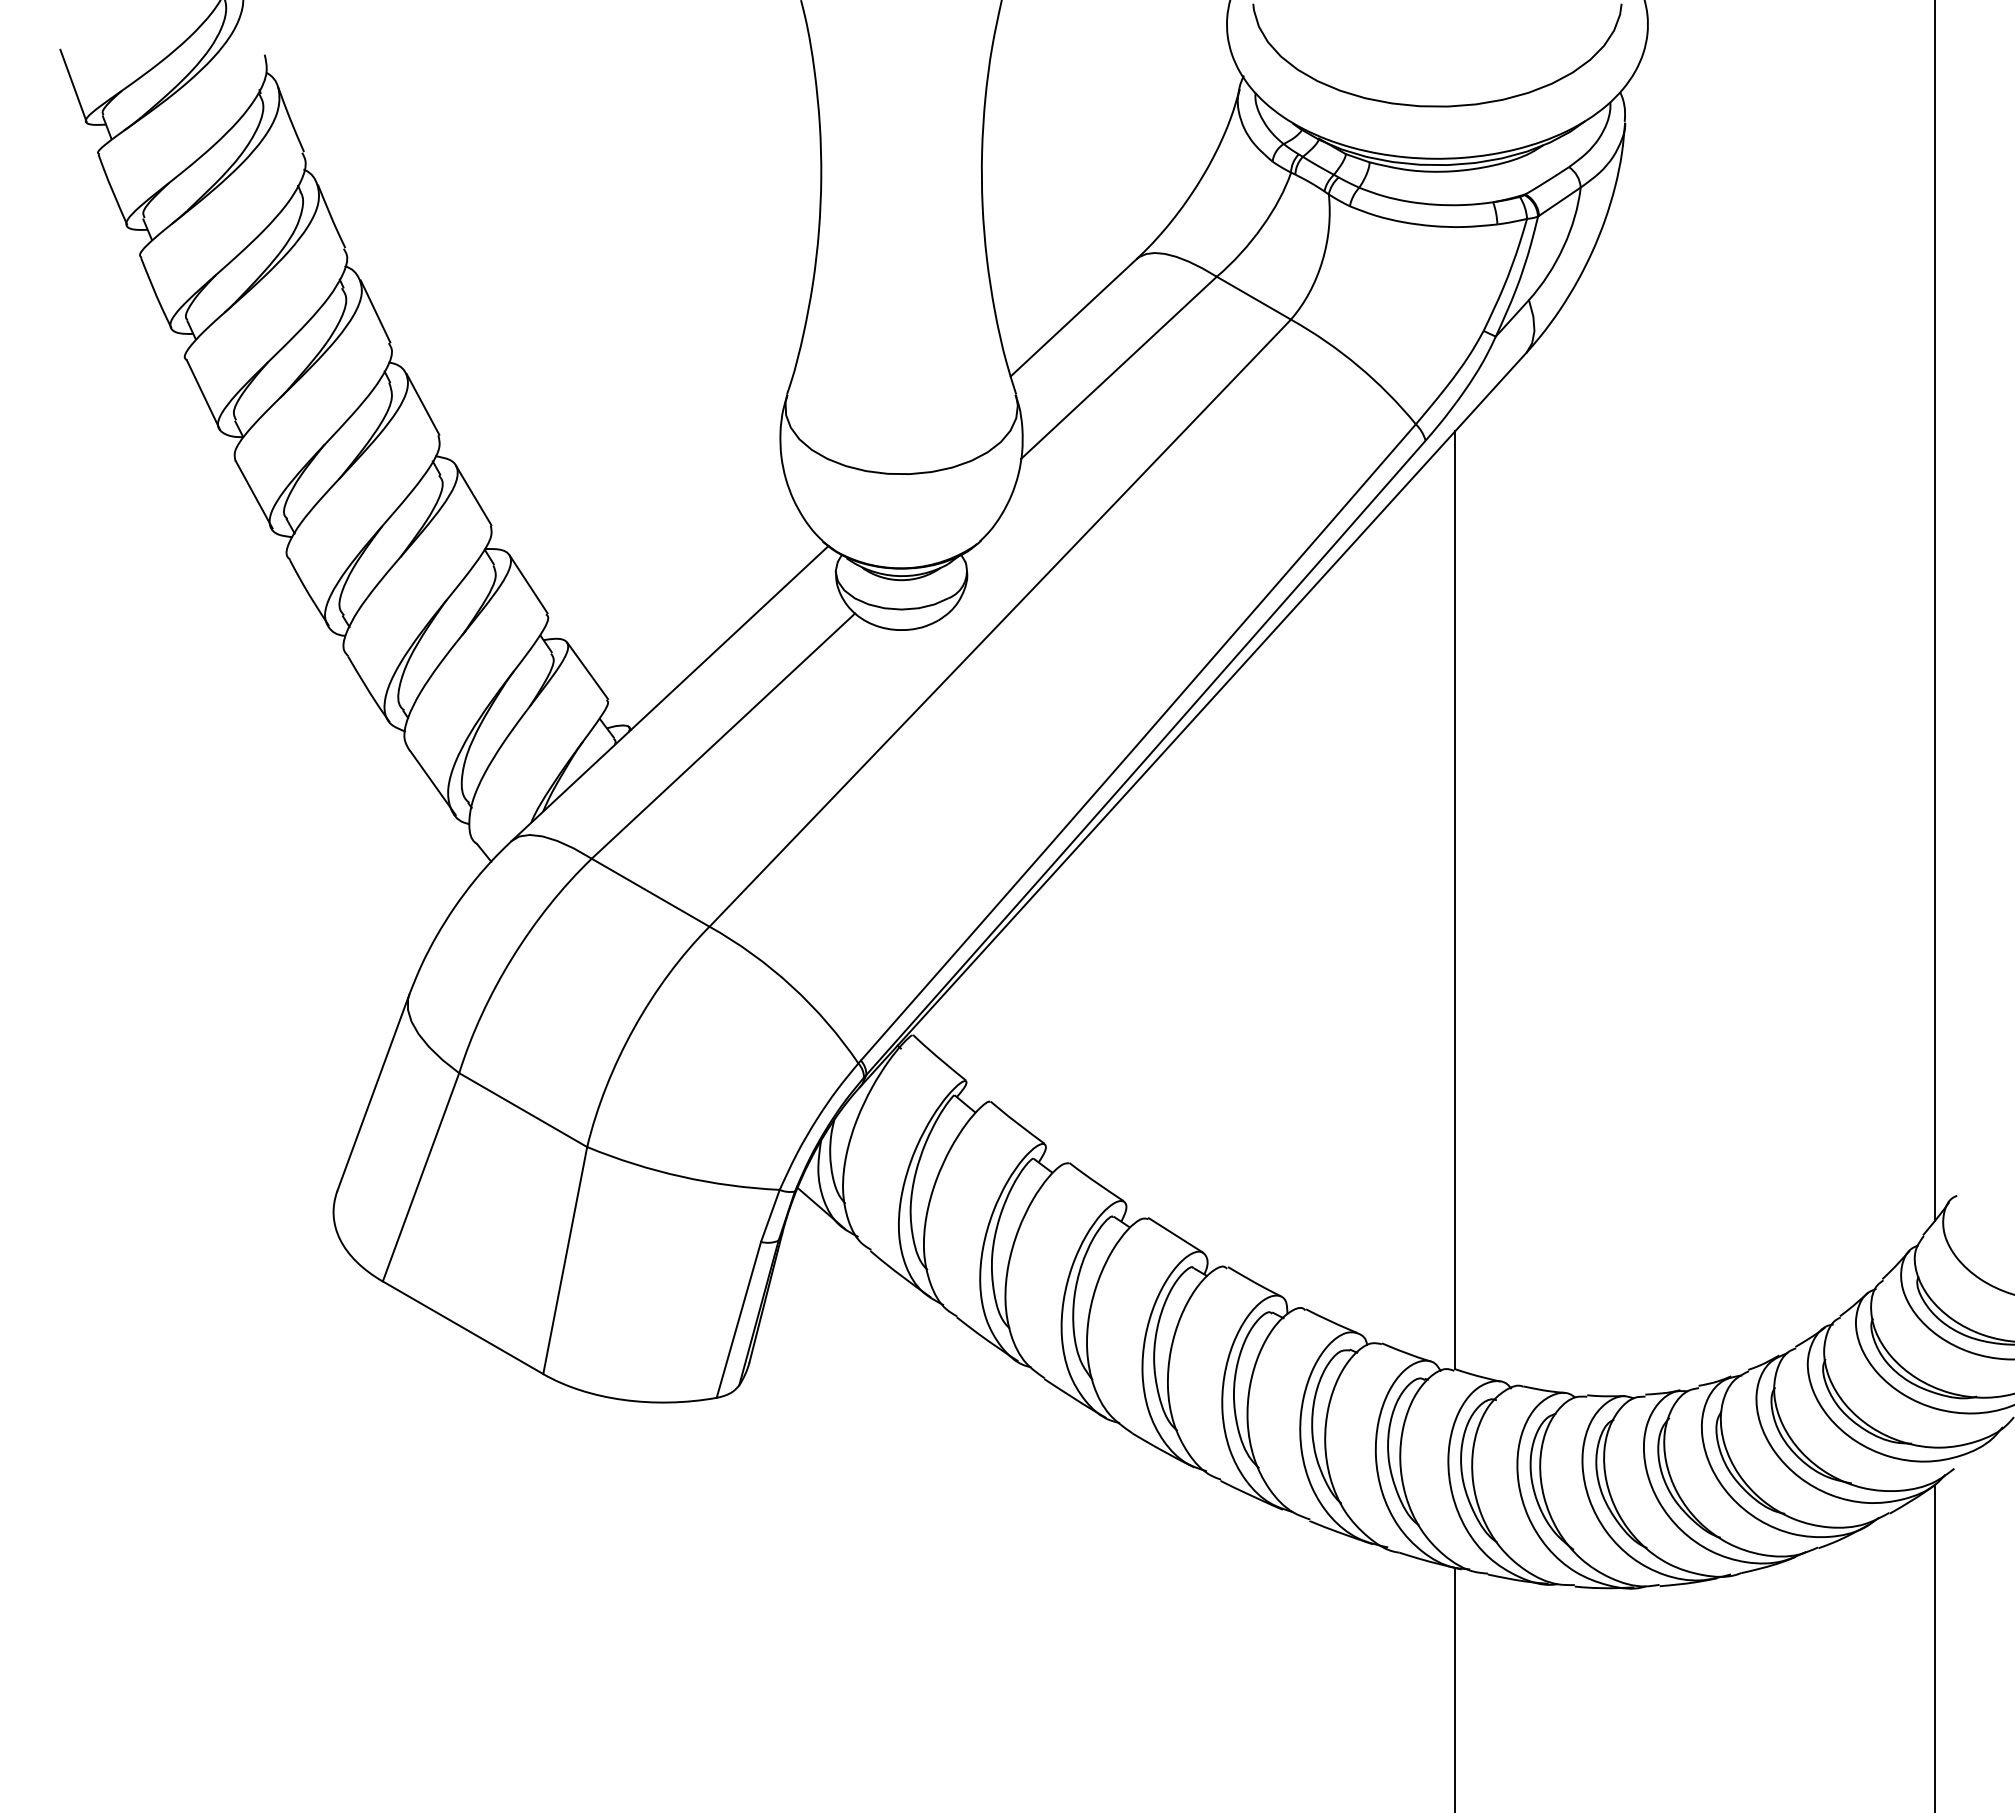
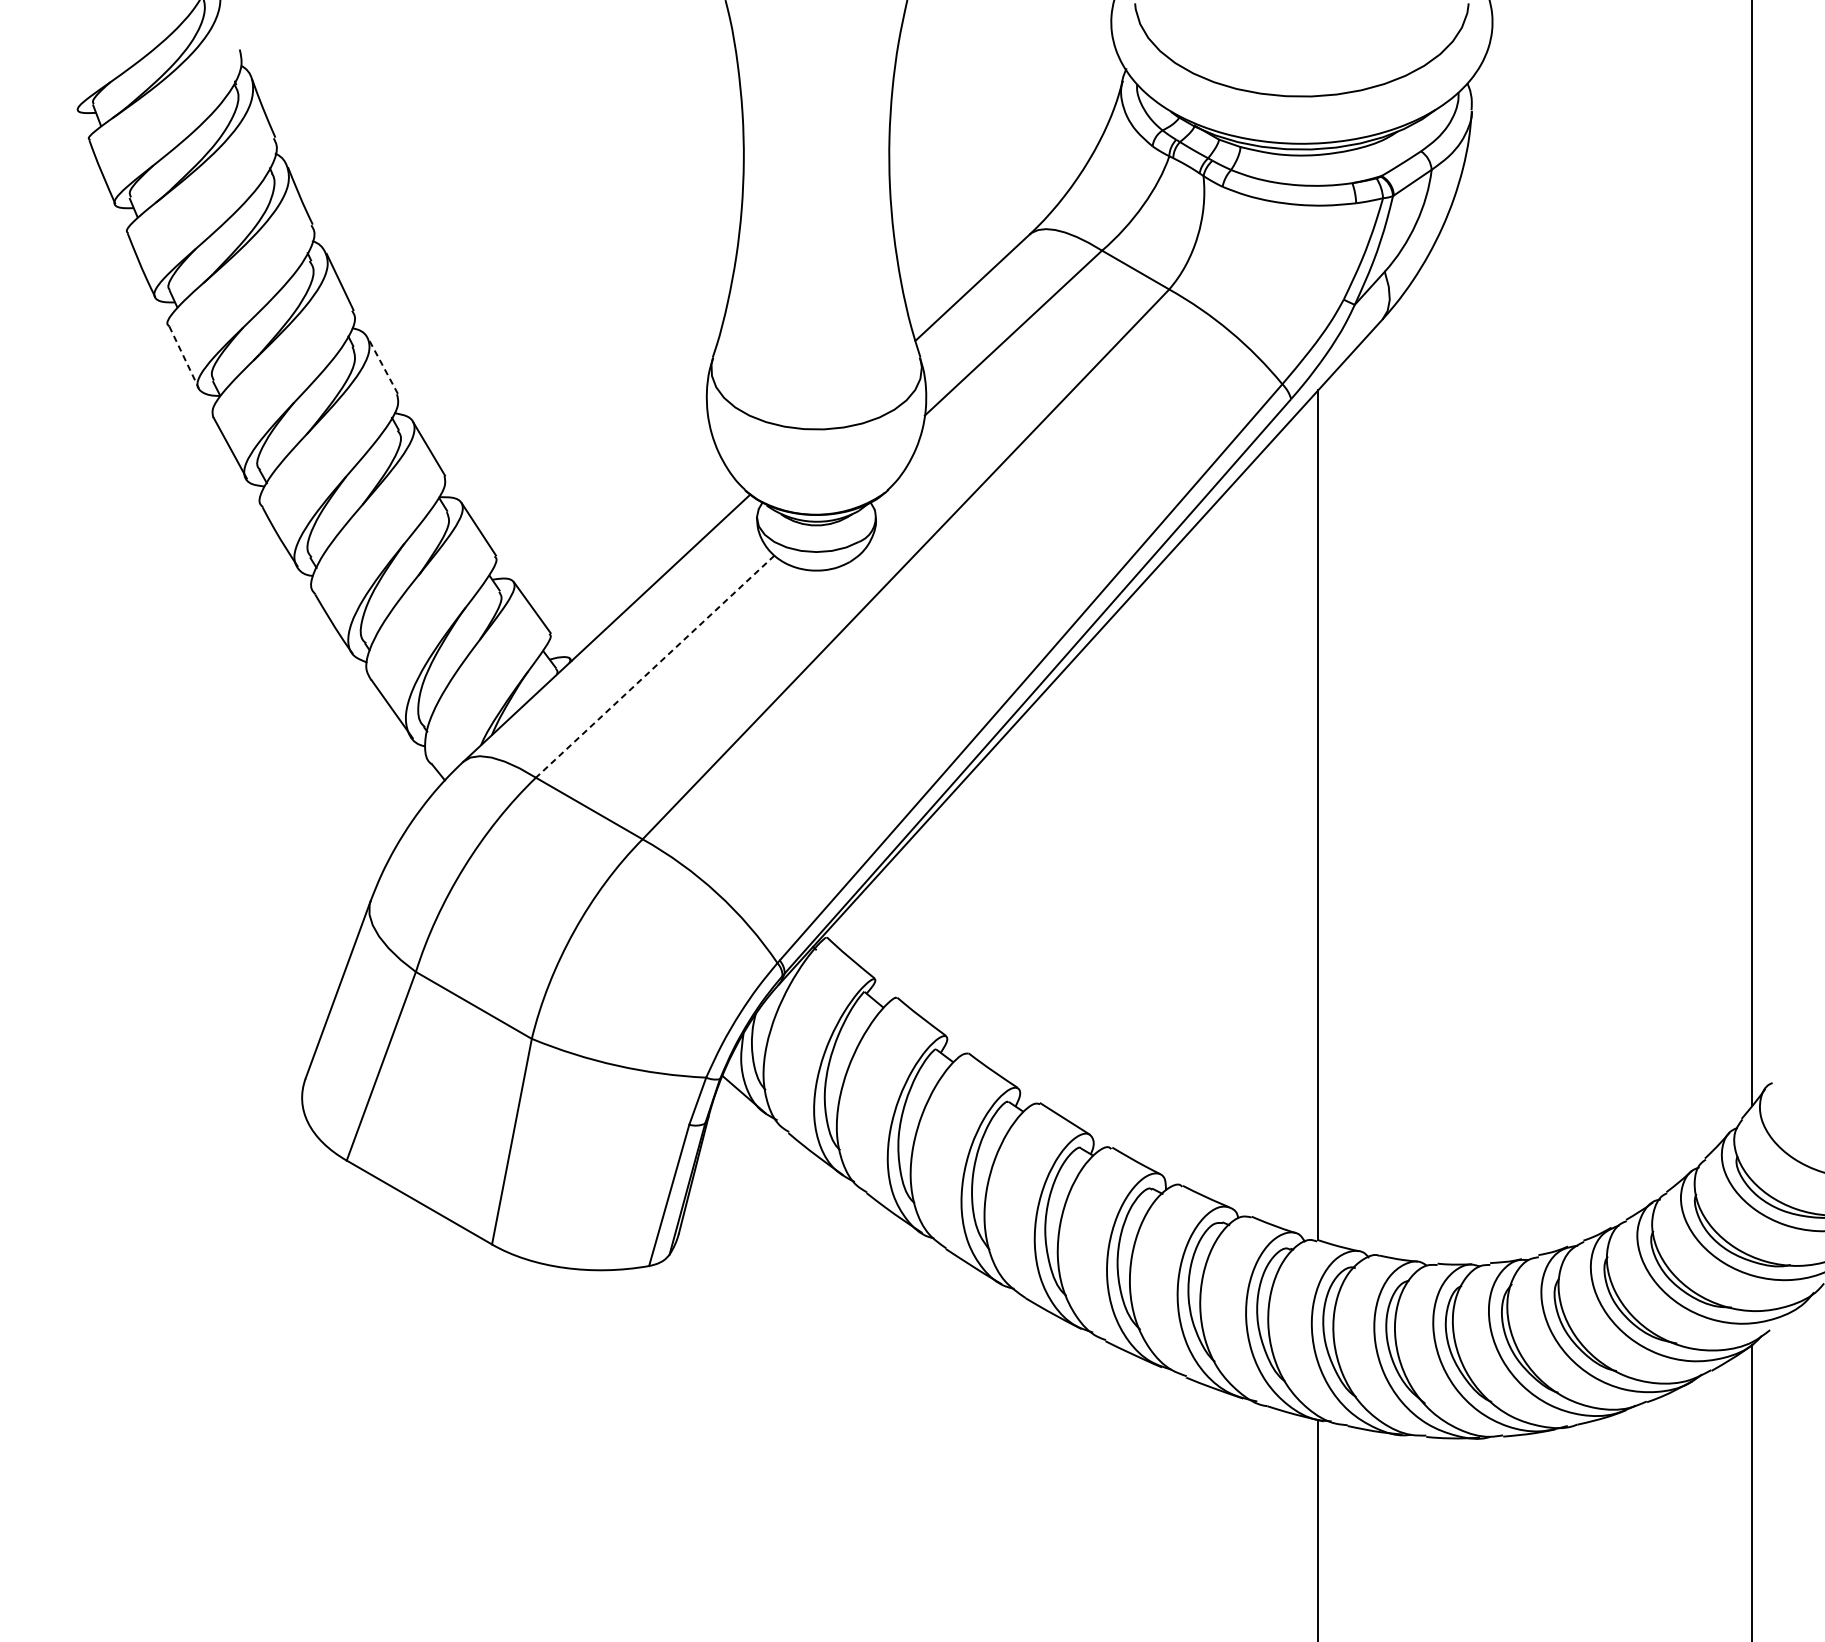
line: (73, 85) -> (66, 77), removed
line: (203, 395) -> (184, 358), solid -> dashed
line: (422, 404) -> (382, 366), solid -> dashed
line: (723, 736) -> (655, 667), solid -> dashed

